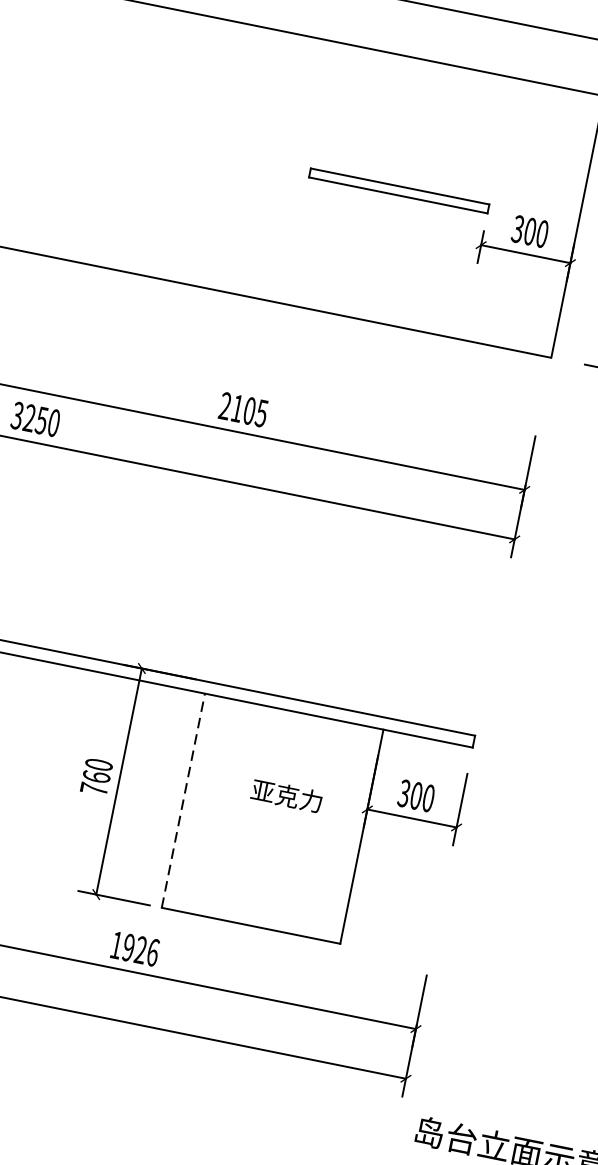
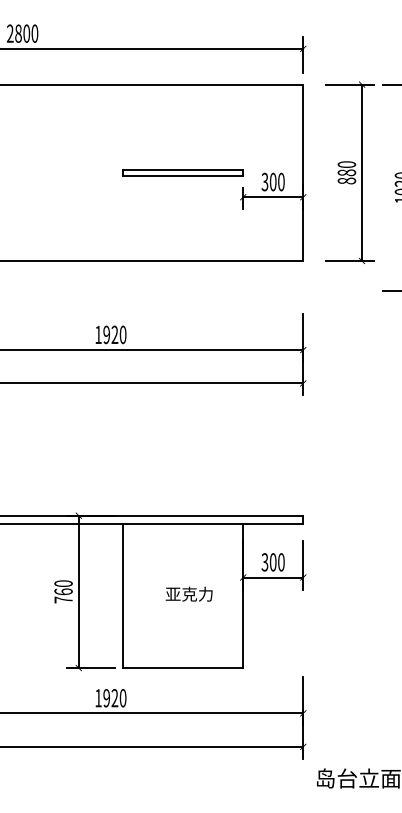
text: (243, 409) -> (110, 334), 2105 -> 1920
text: (285, 794) -> (188, 593), moved
line: (182, 800) -> (122, 595), dashed -> solid
text: (152, 952) -> (122, 698), 1926 -> 1920

